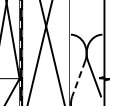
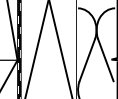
line: (78, 78) -> (86, 59), dashed -> solid

